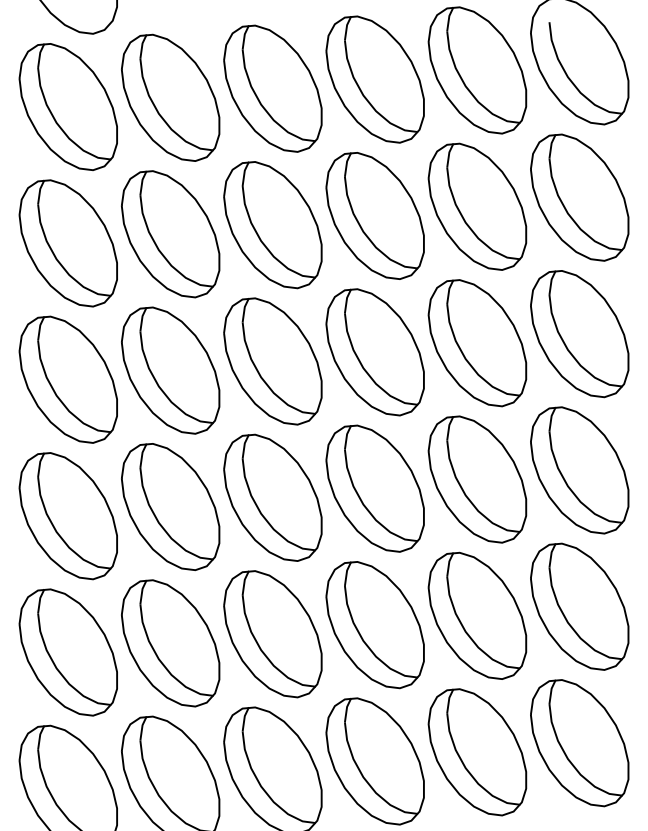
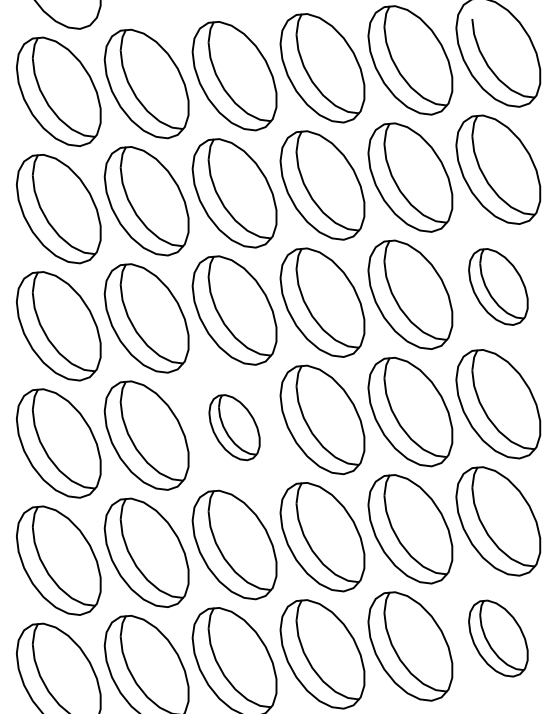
part: (579, 333) -> (498, 286), size x0.7
part: (272, 497) -> (234, 427), size x0.6
part: (579, 742) -> (498, 638), size x0.7

